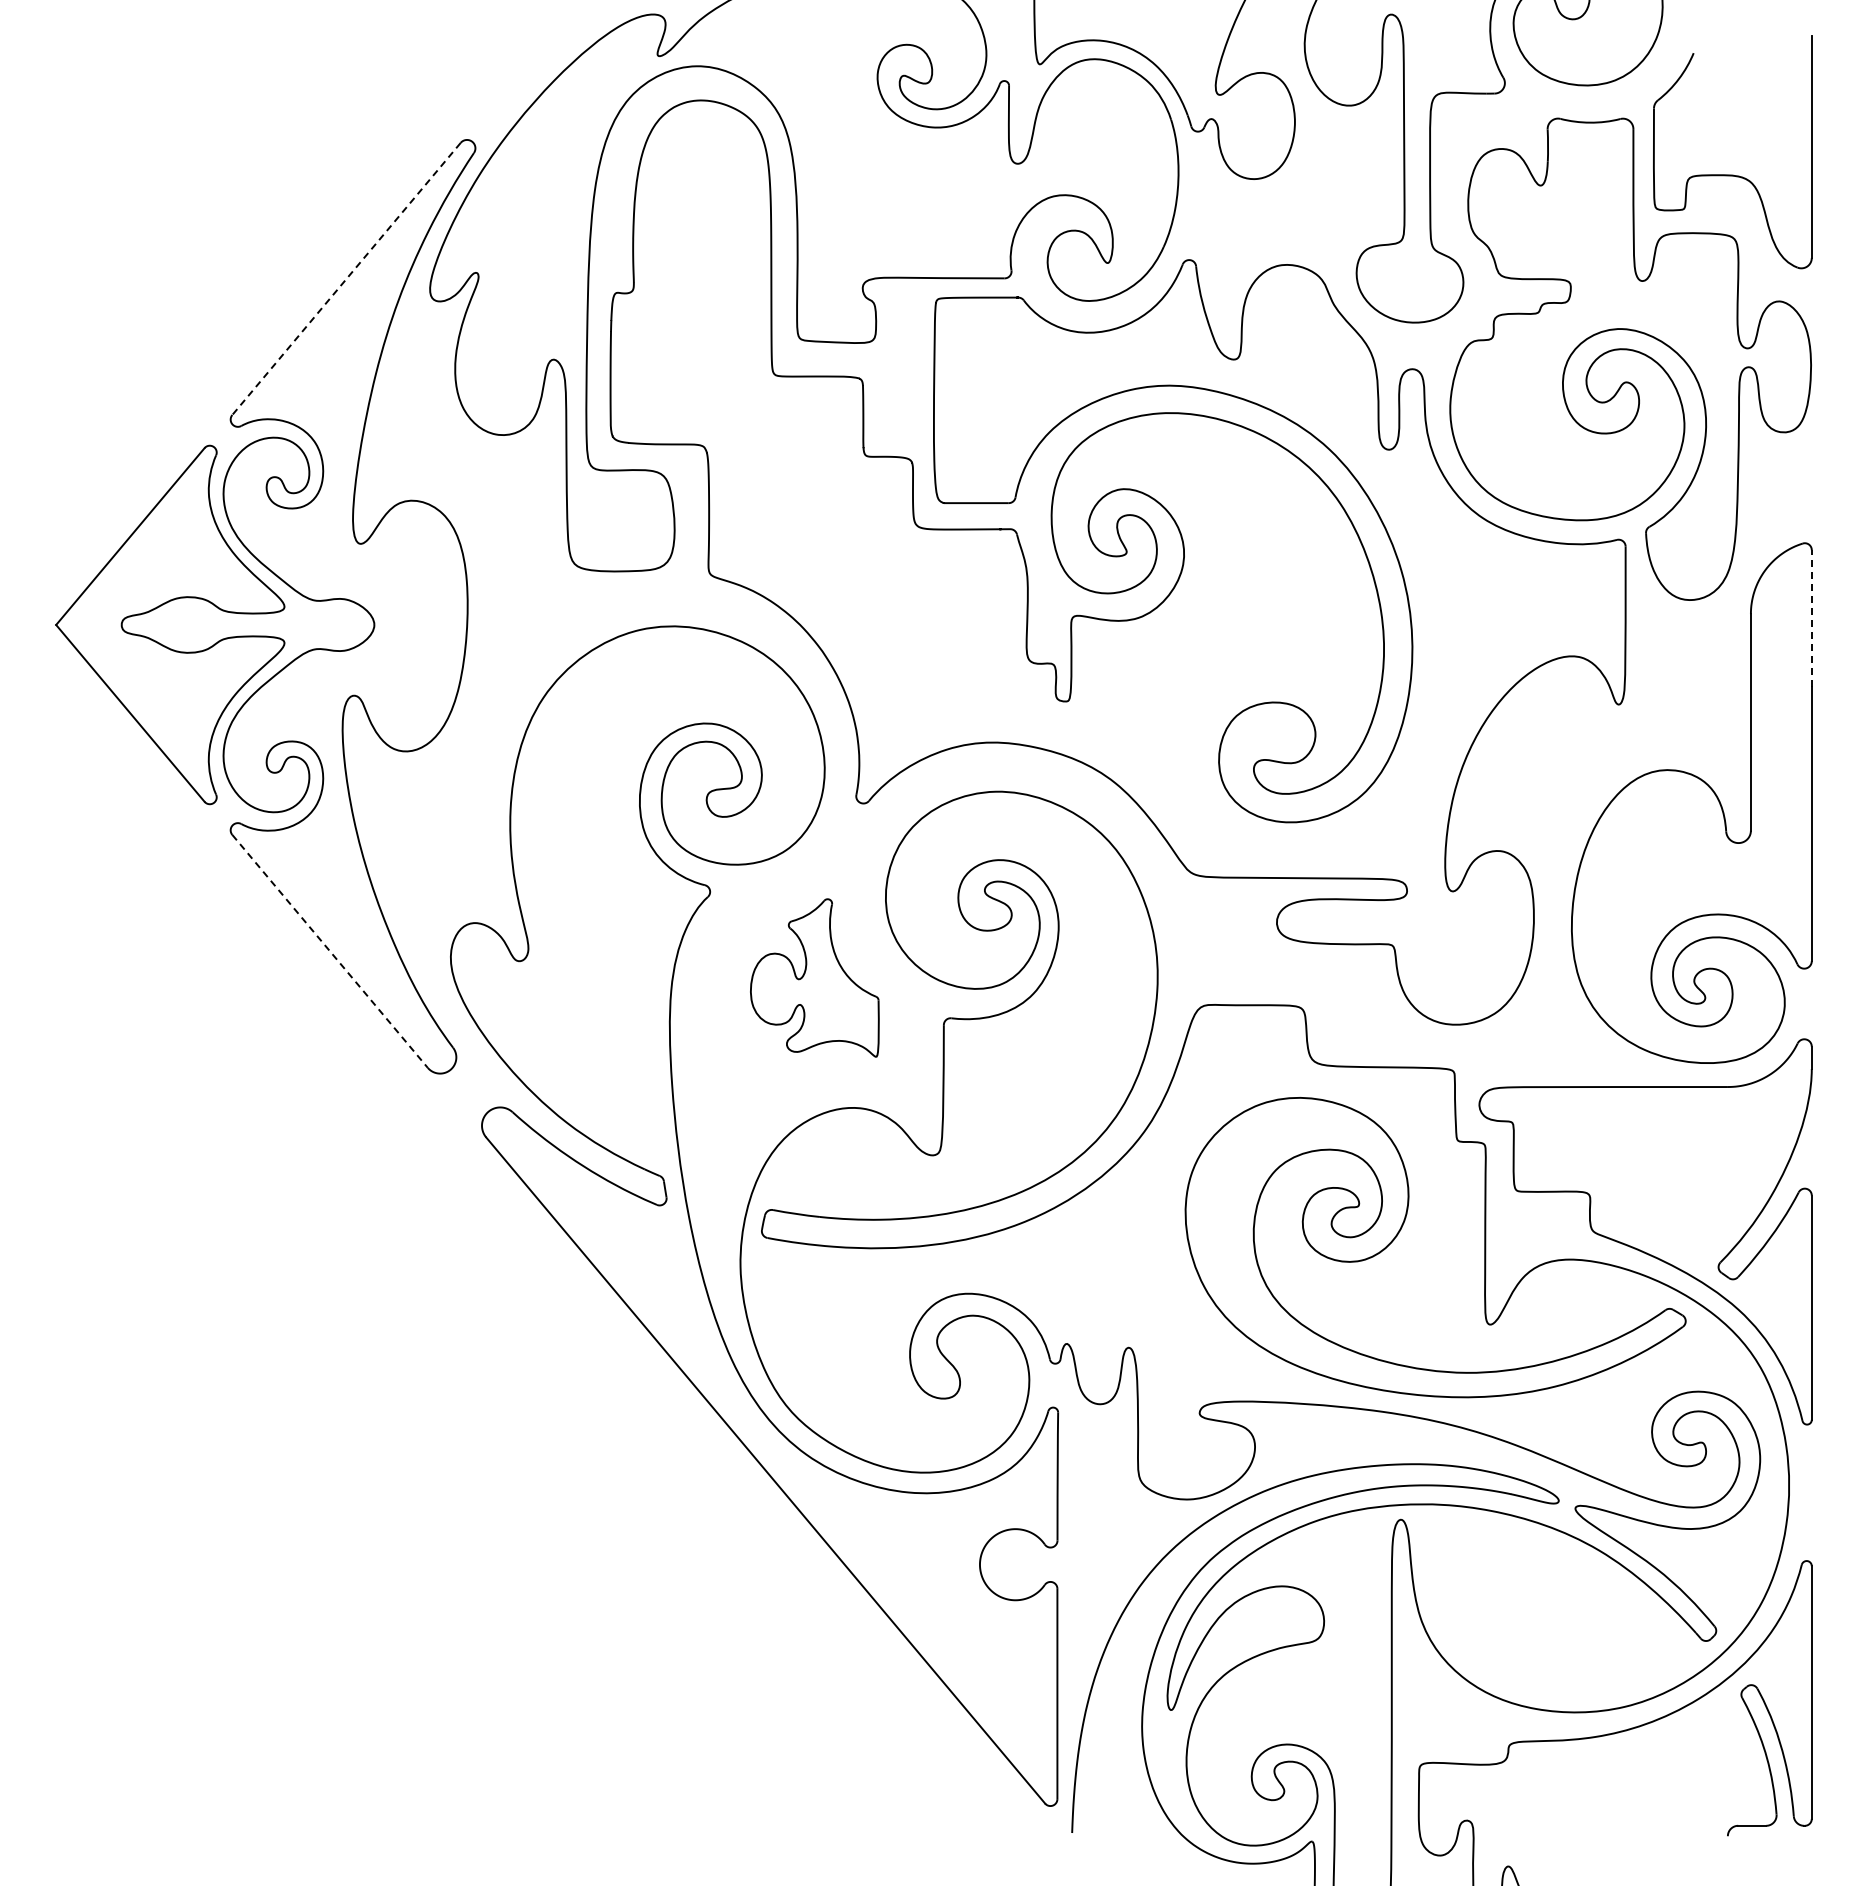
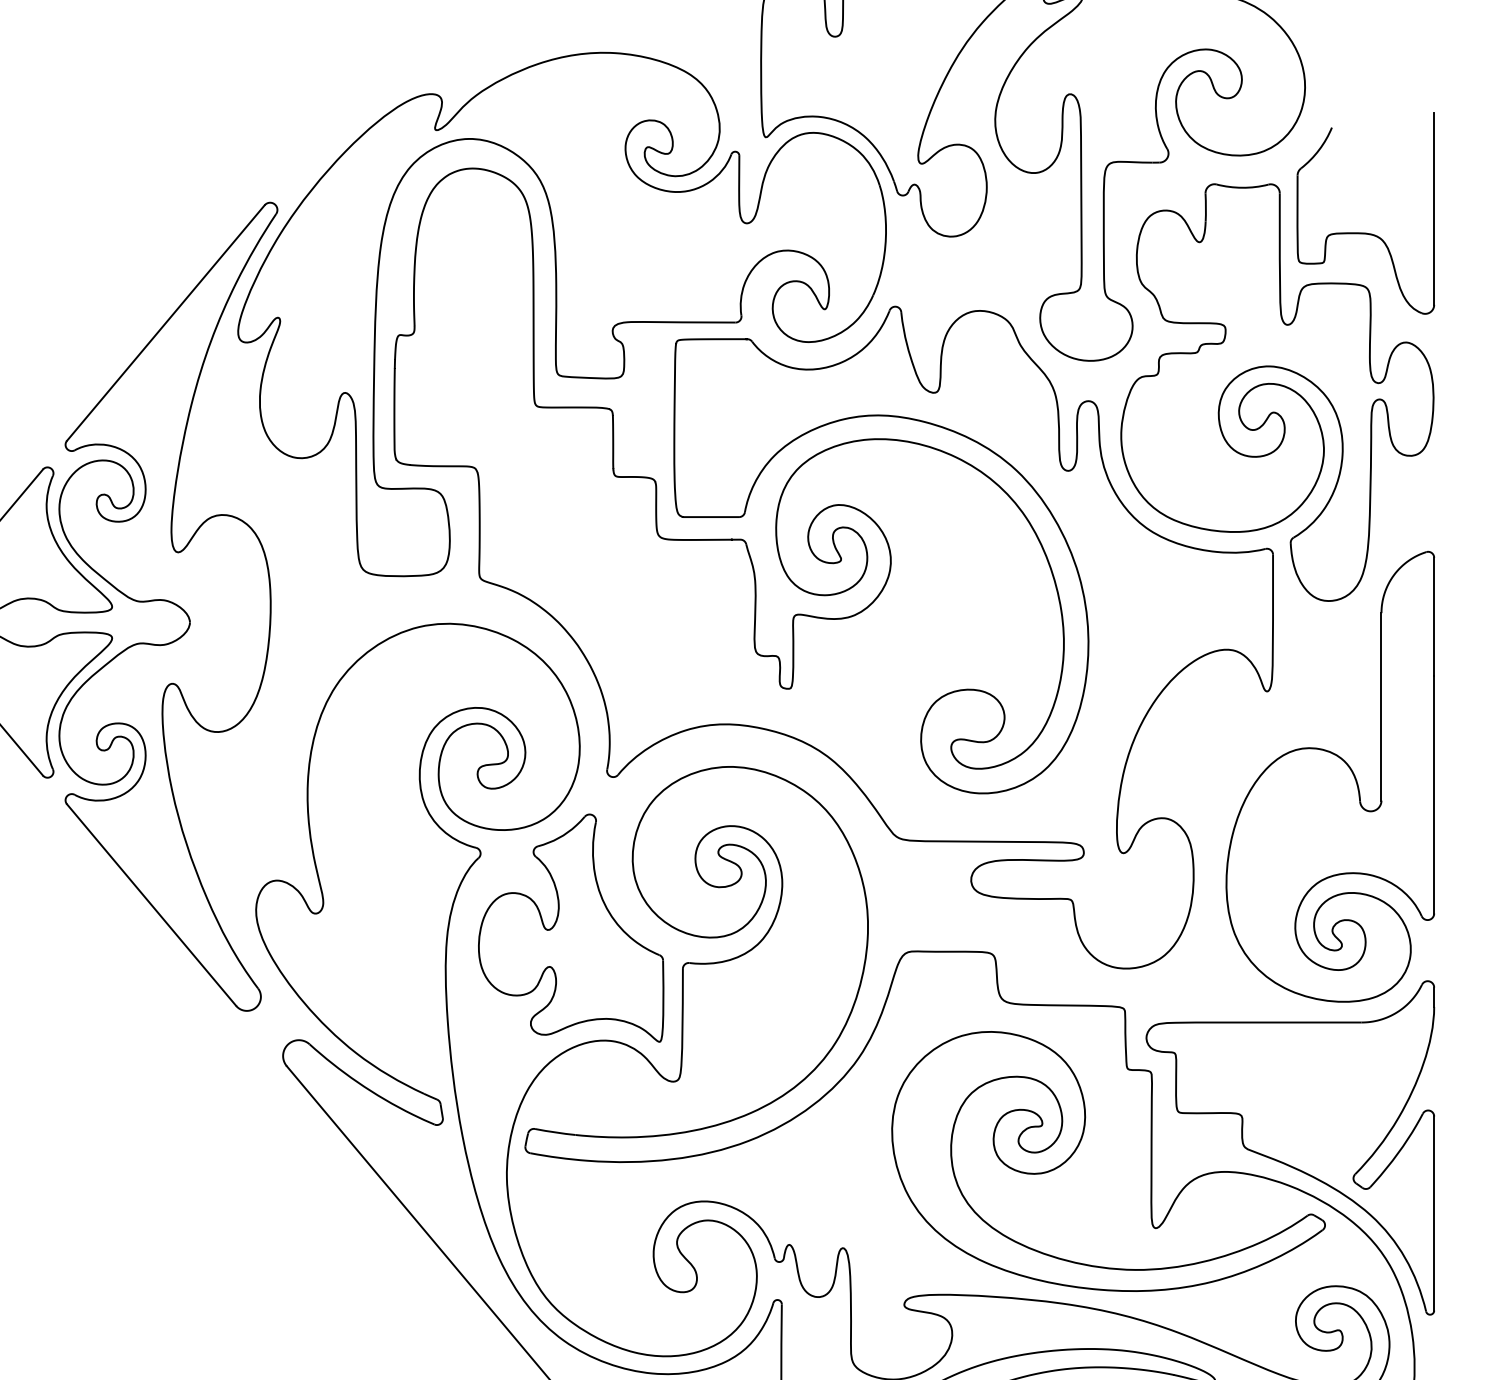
line: (346, 278) -> (165, 322), dashed -> solid
line: (1811, 618) -> (1433, 616), dashed -> solid
line: (330, 951) -> (151, 905), dashed -> solid
part: (814, 977) -> (570, 927), size x1.67

